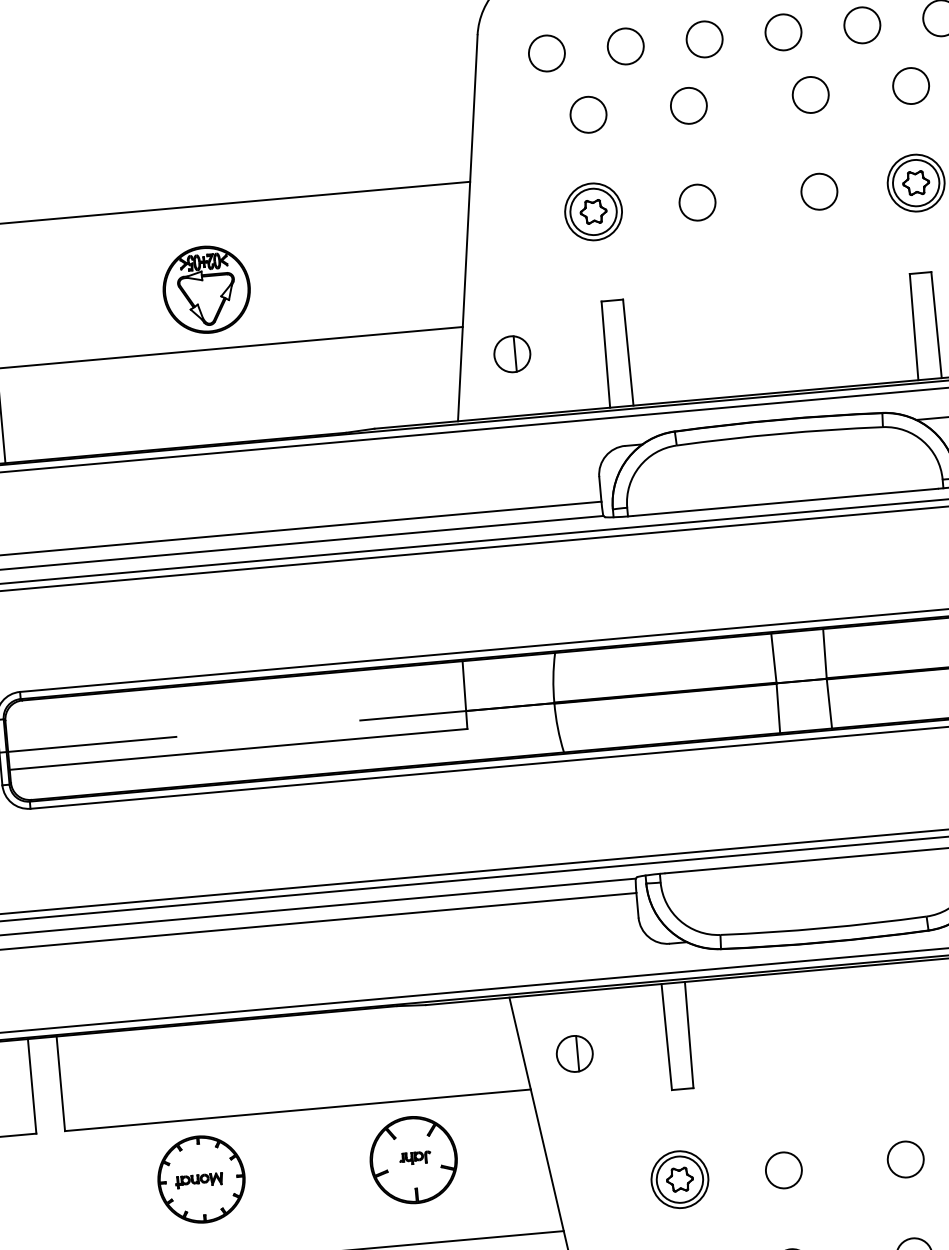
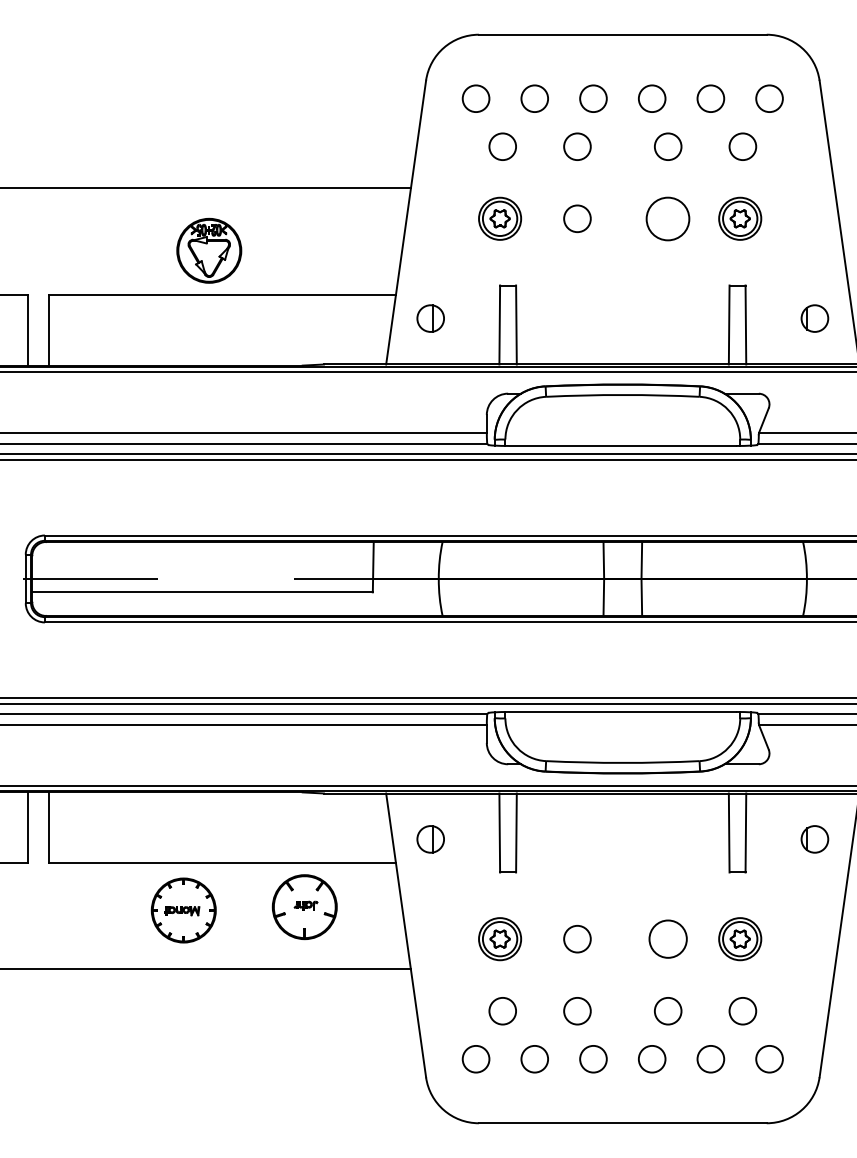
circle: (819, 191) -> (668, 218), size x1.6
circle: (904, 1158) -> (667, 938), size x1.4
part: (201, 1179) -> (183, 910), moved

